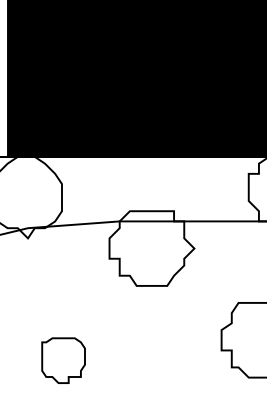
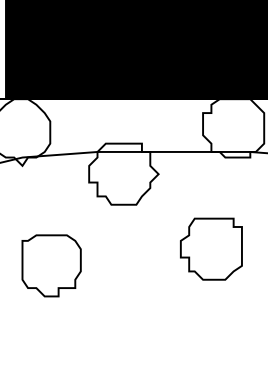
part: (63, 360) -> (51, 265), size x1.67

